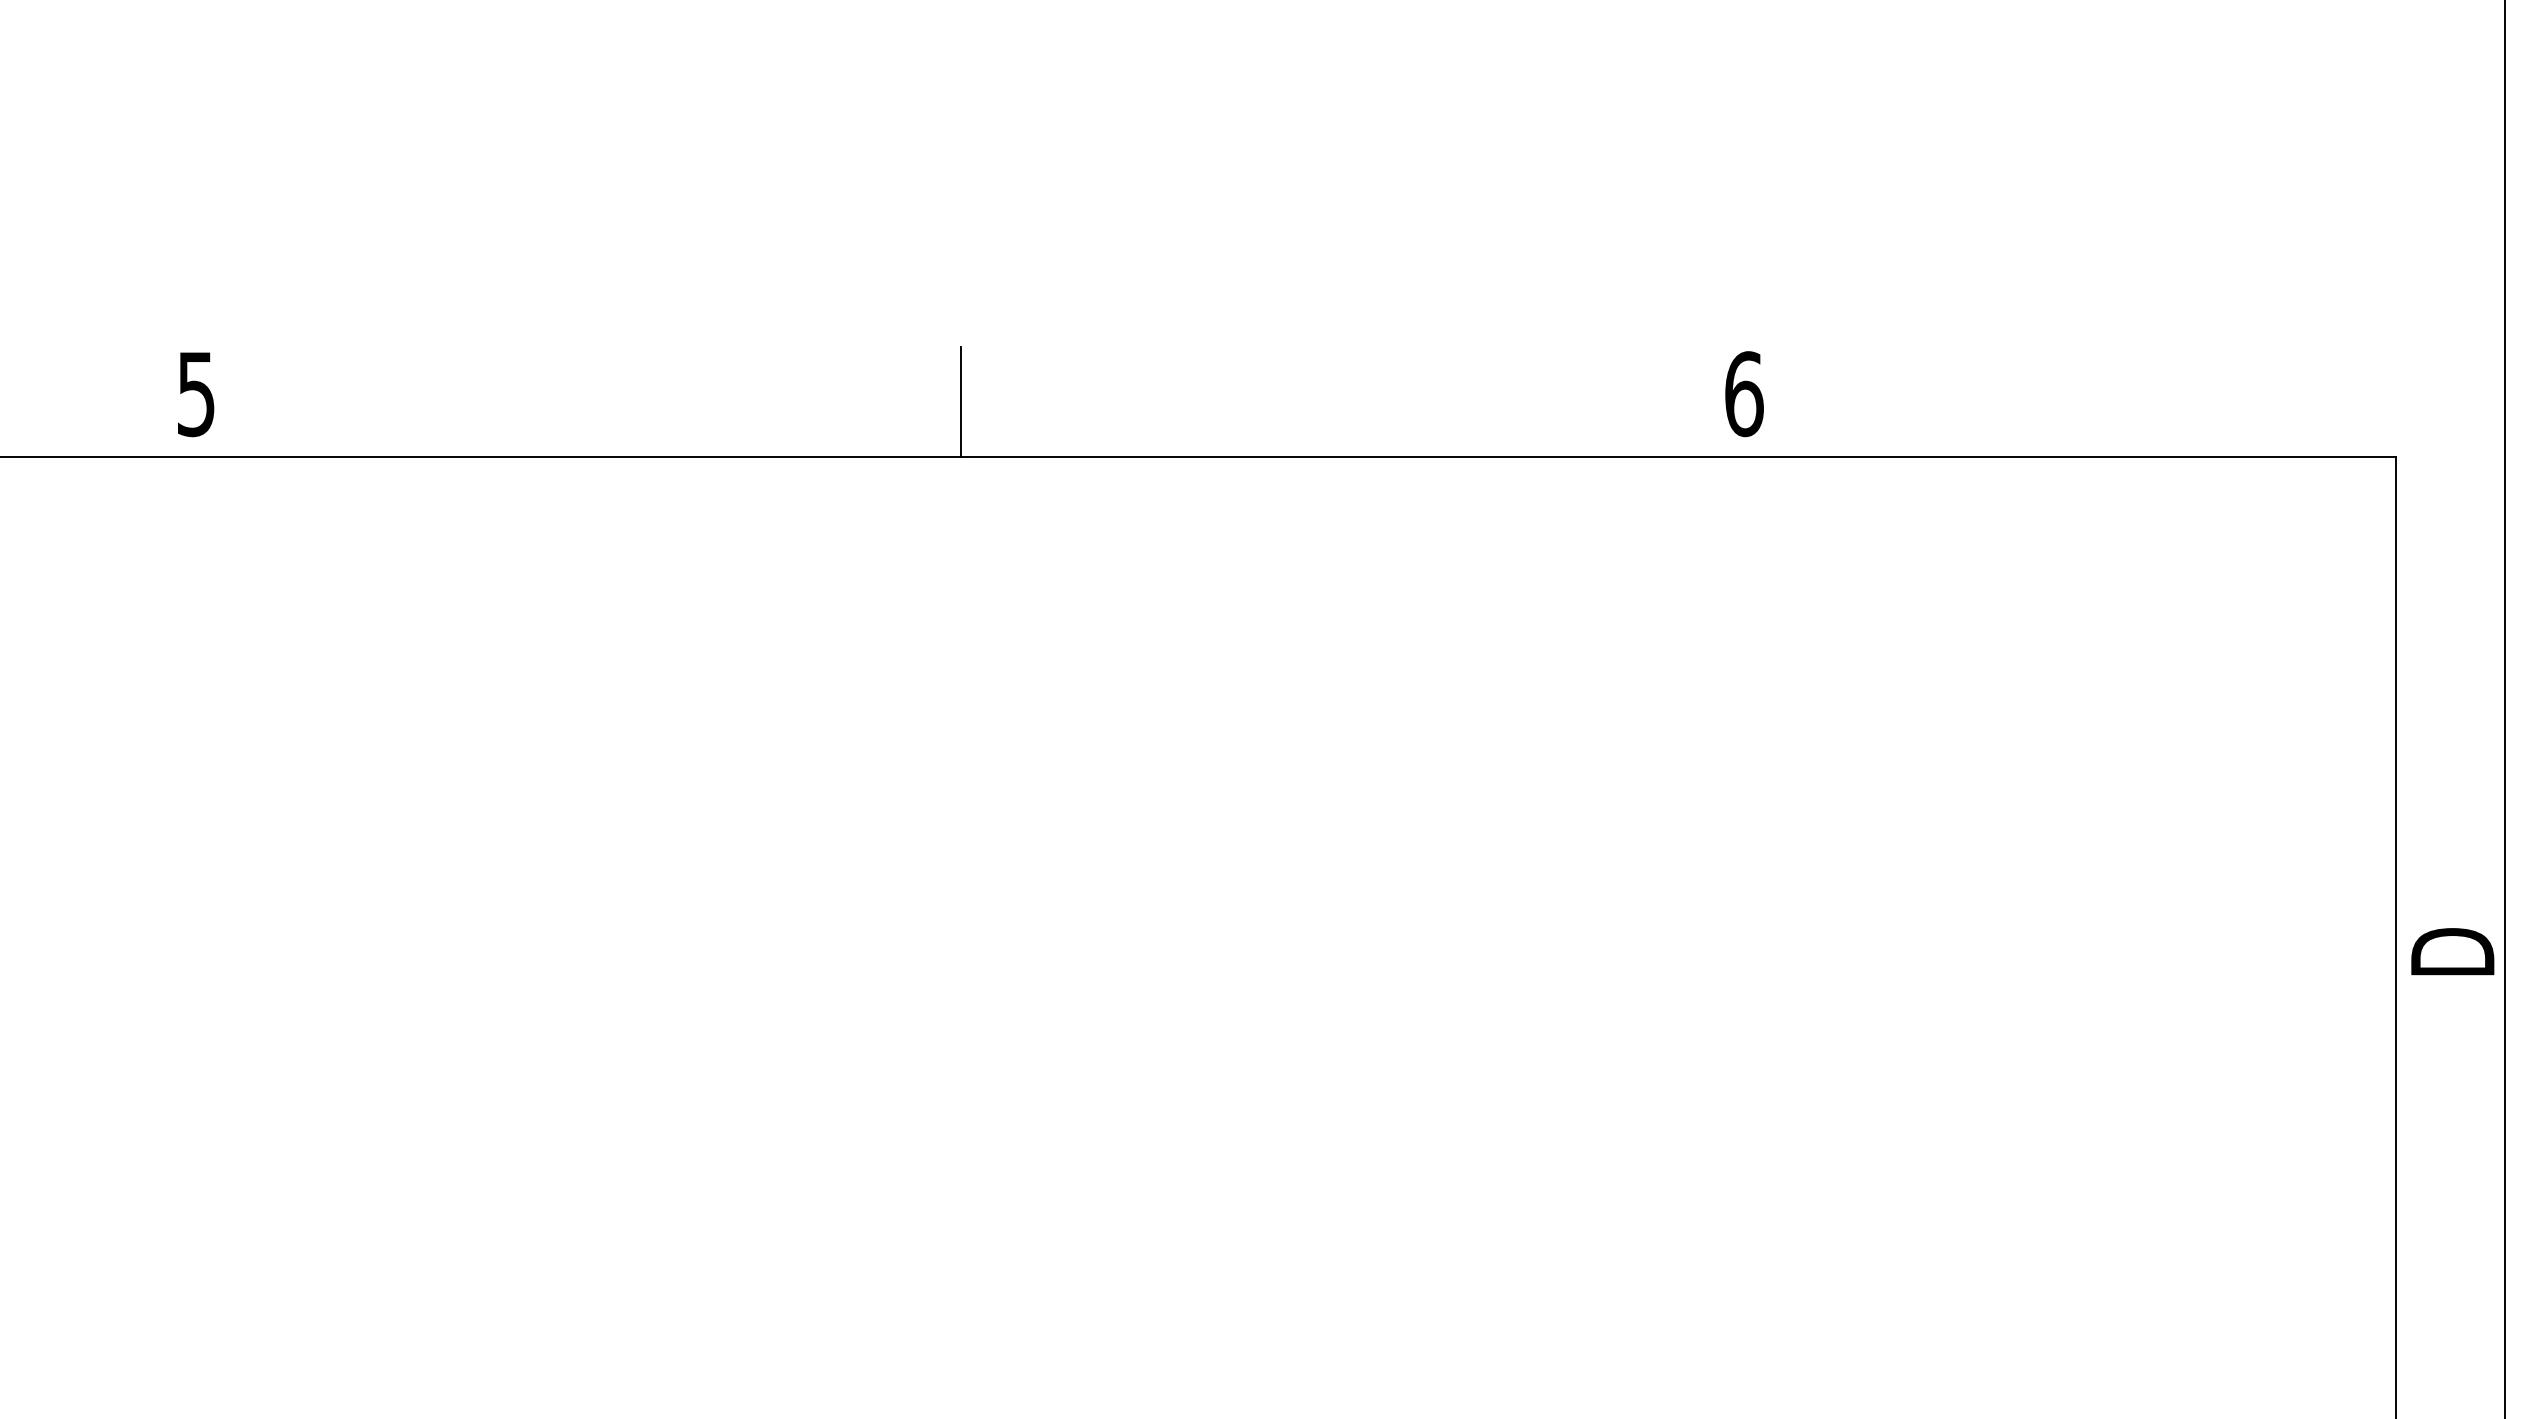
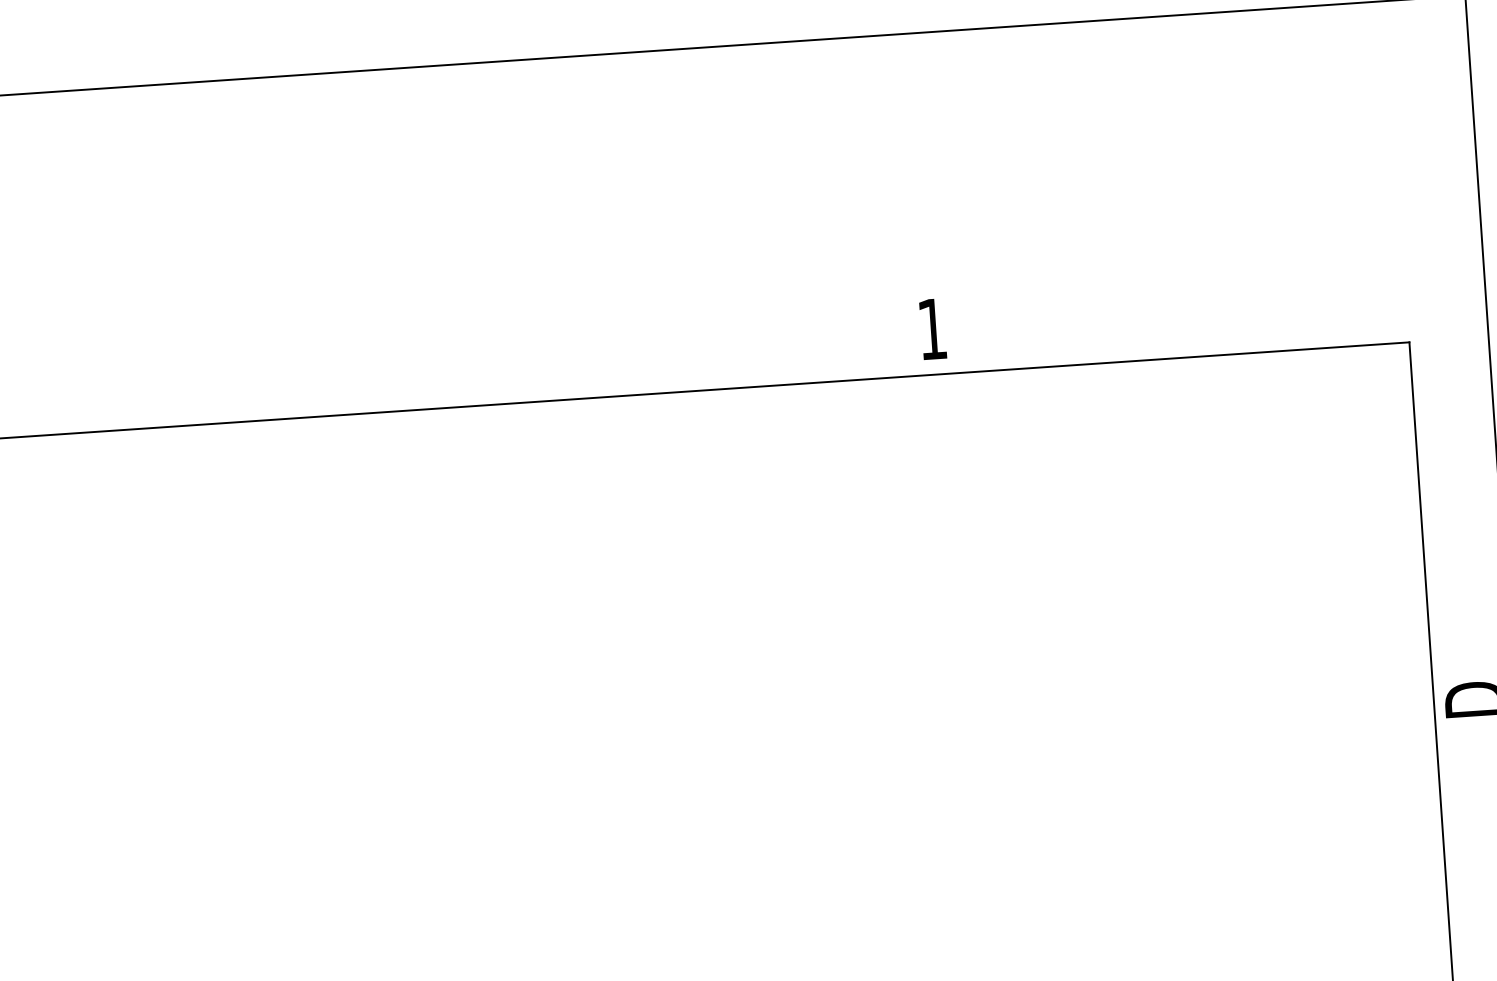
text: (1744, 394) -> (932, 329), 6 -> 1
line: (960, 401) -> (363, 373), removed

